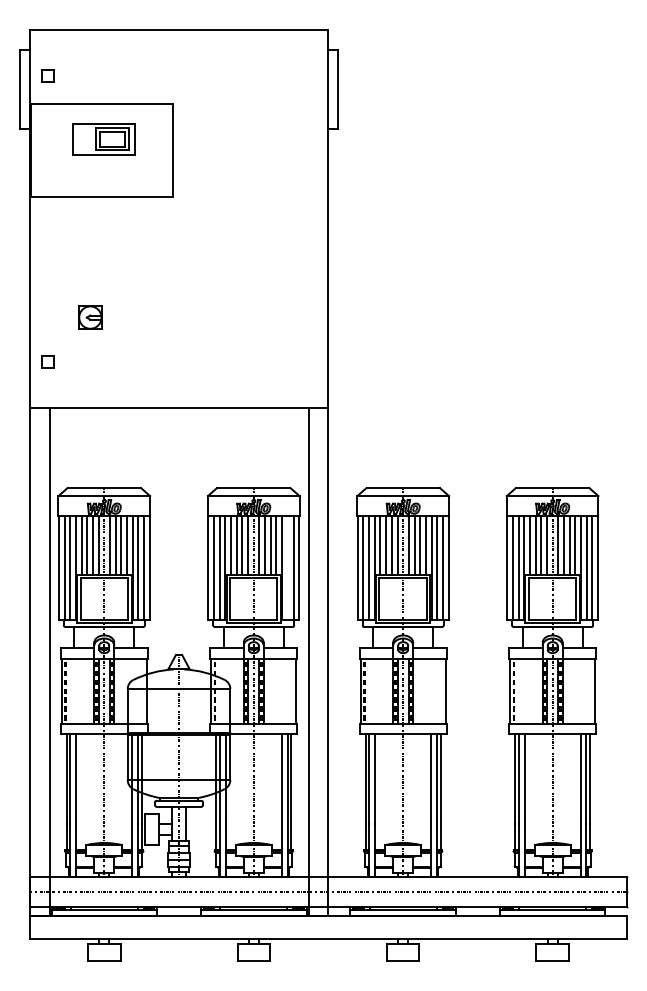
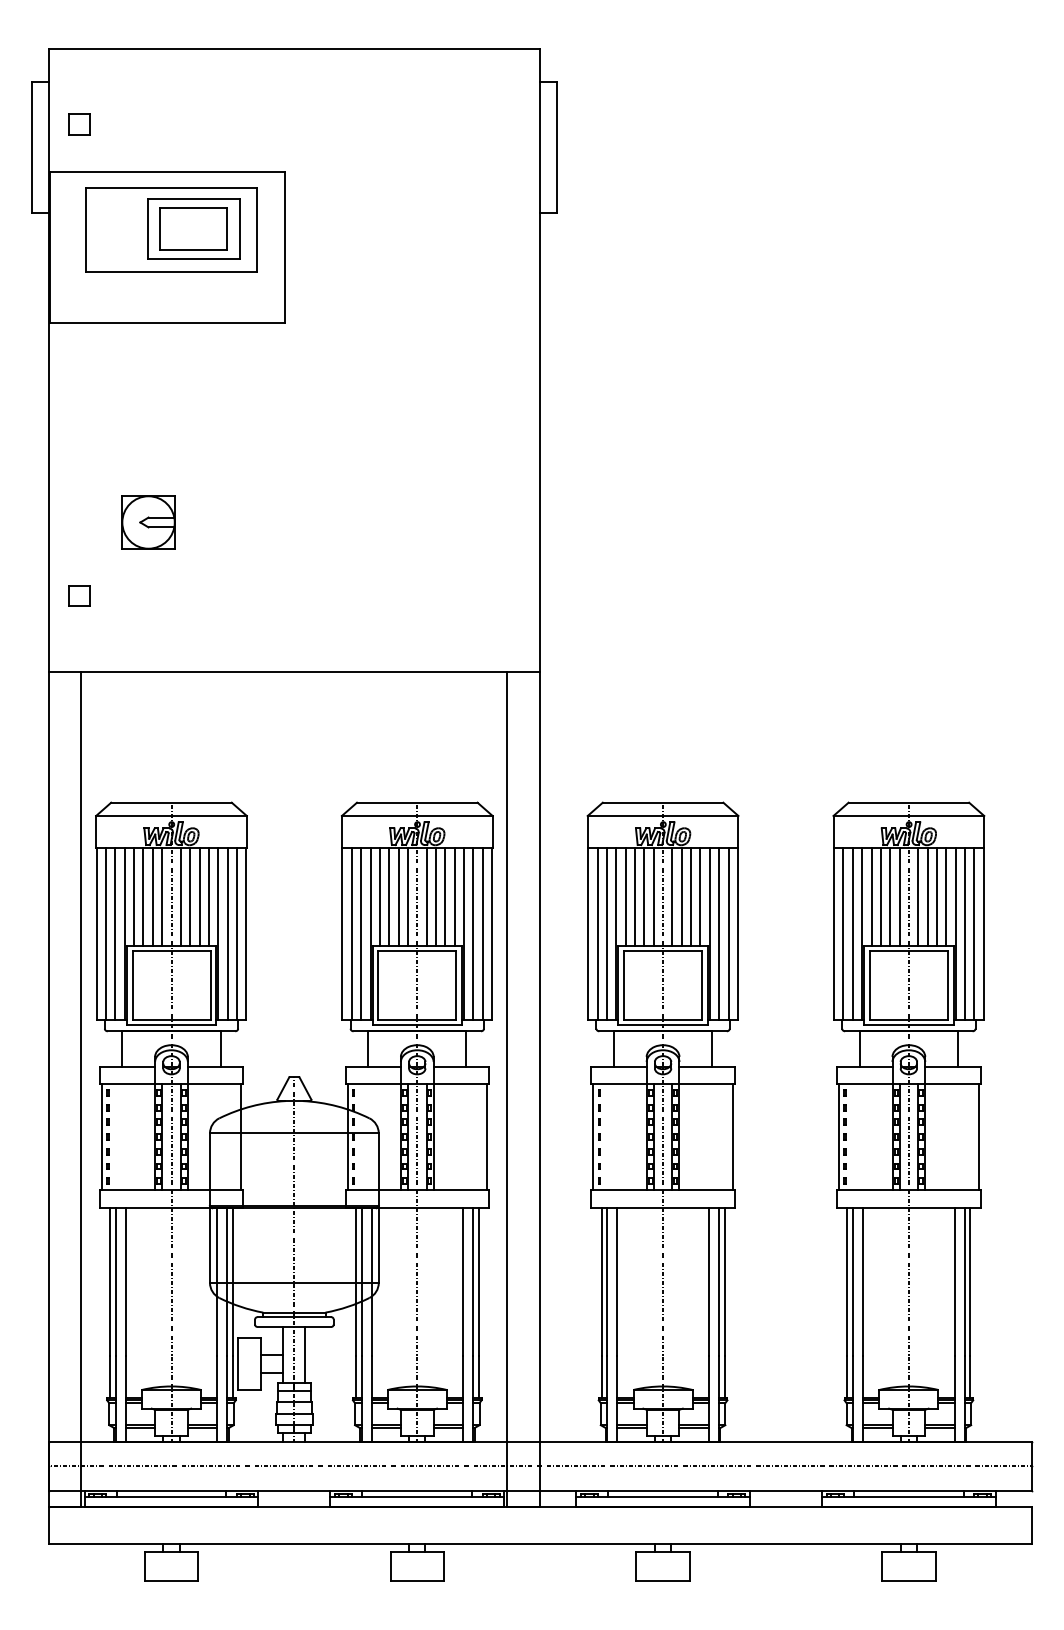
part: (104, 139) -> (171, 229), size x1.67
part: (90, 317) -> (148, 522), size x1.43
line: (287, 567) -> (472, 933), added

